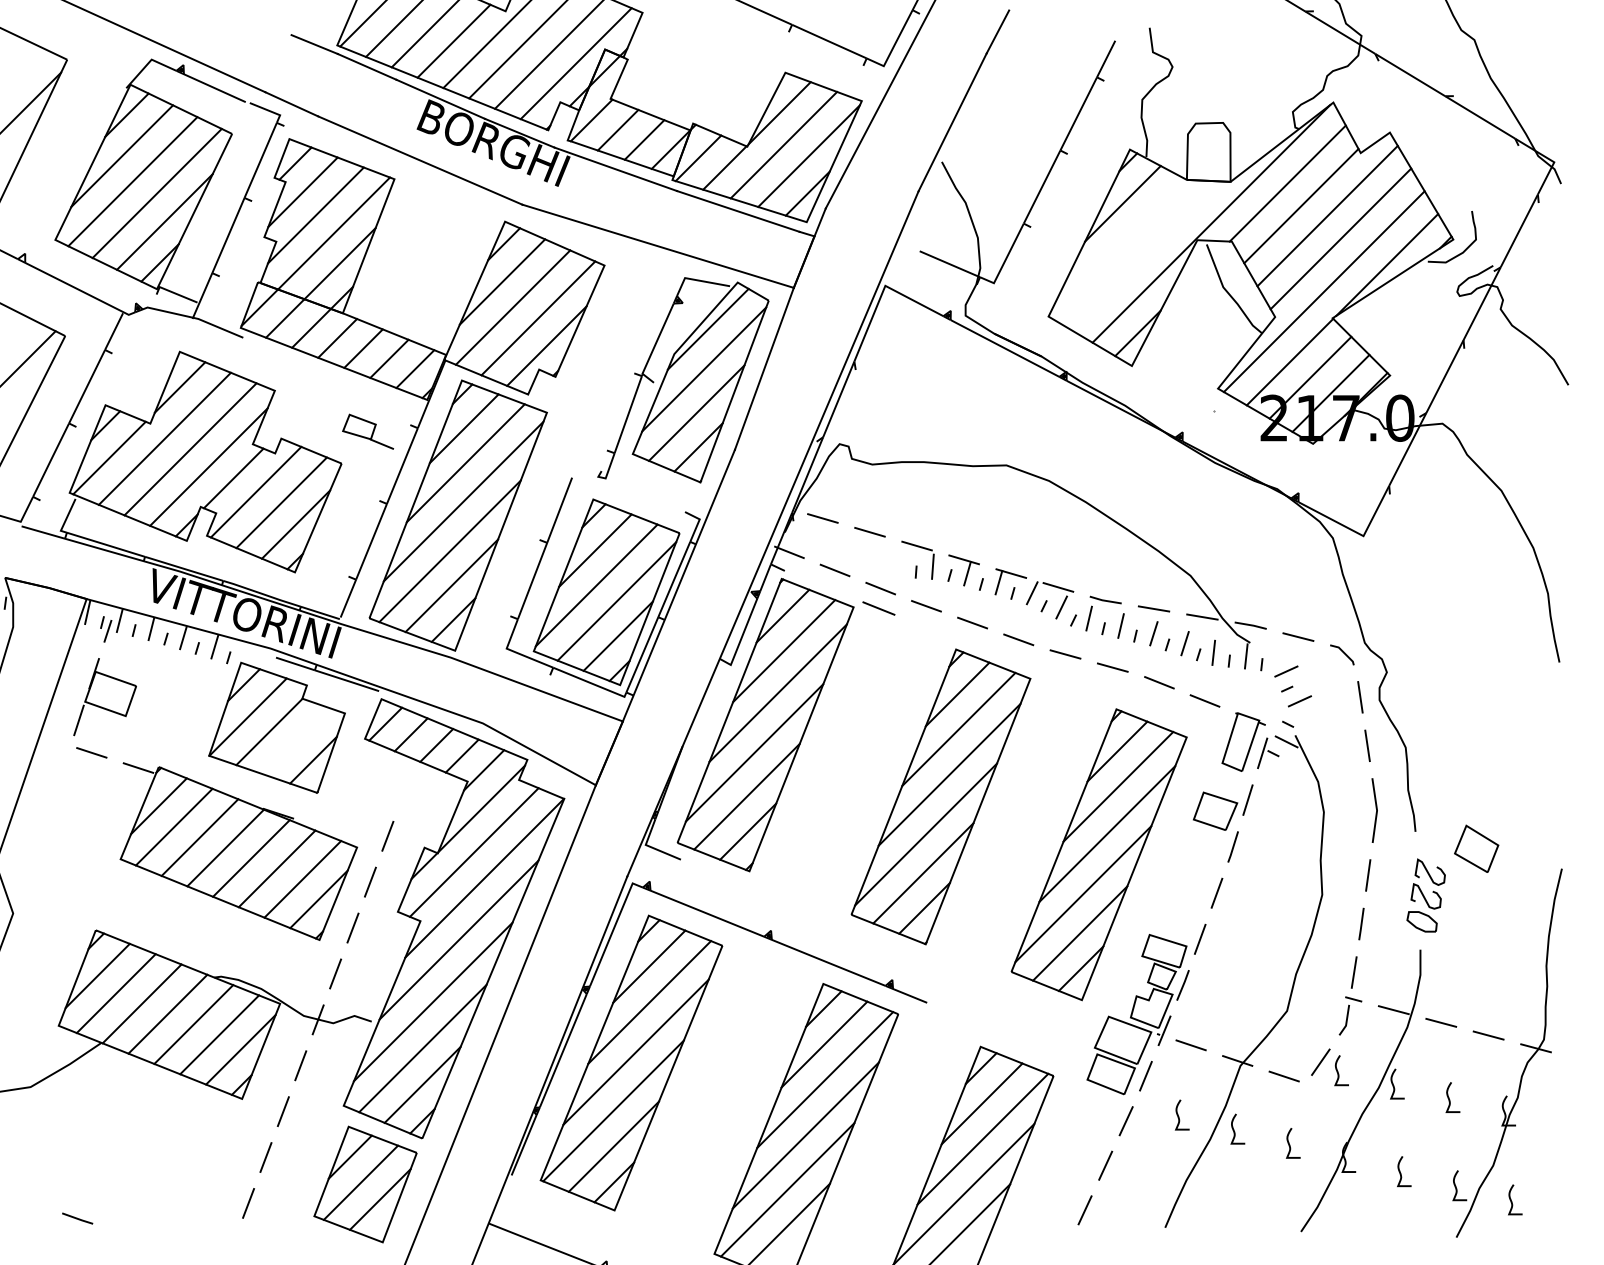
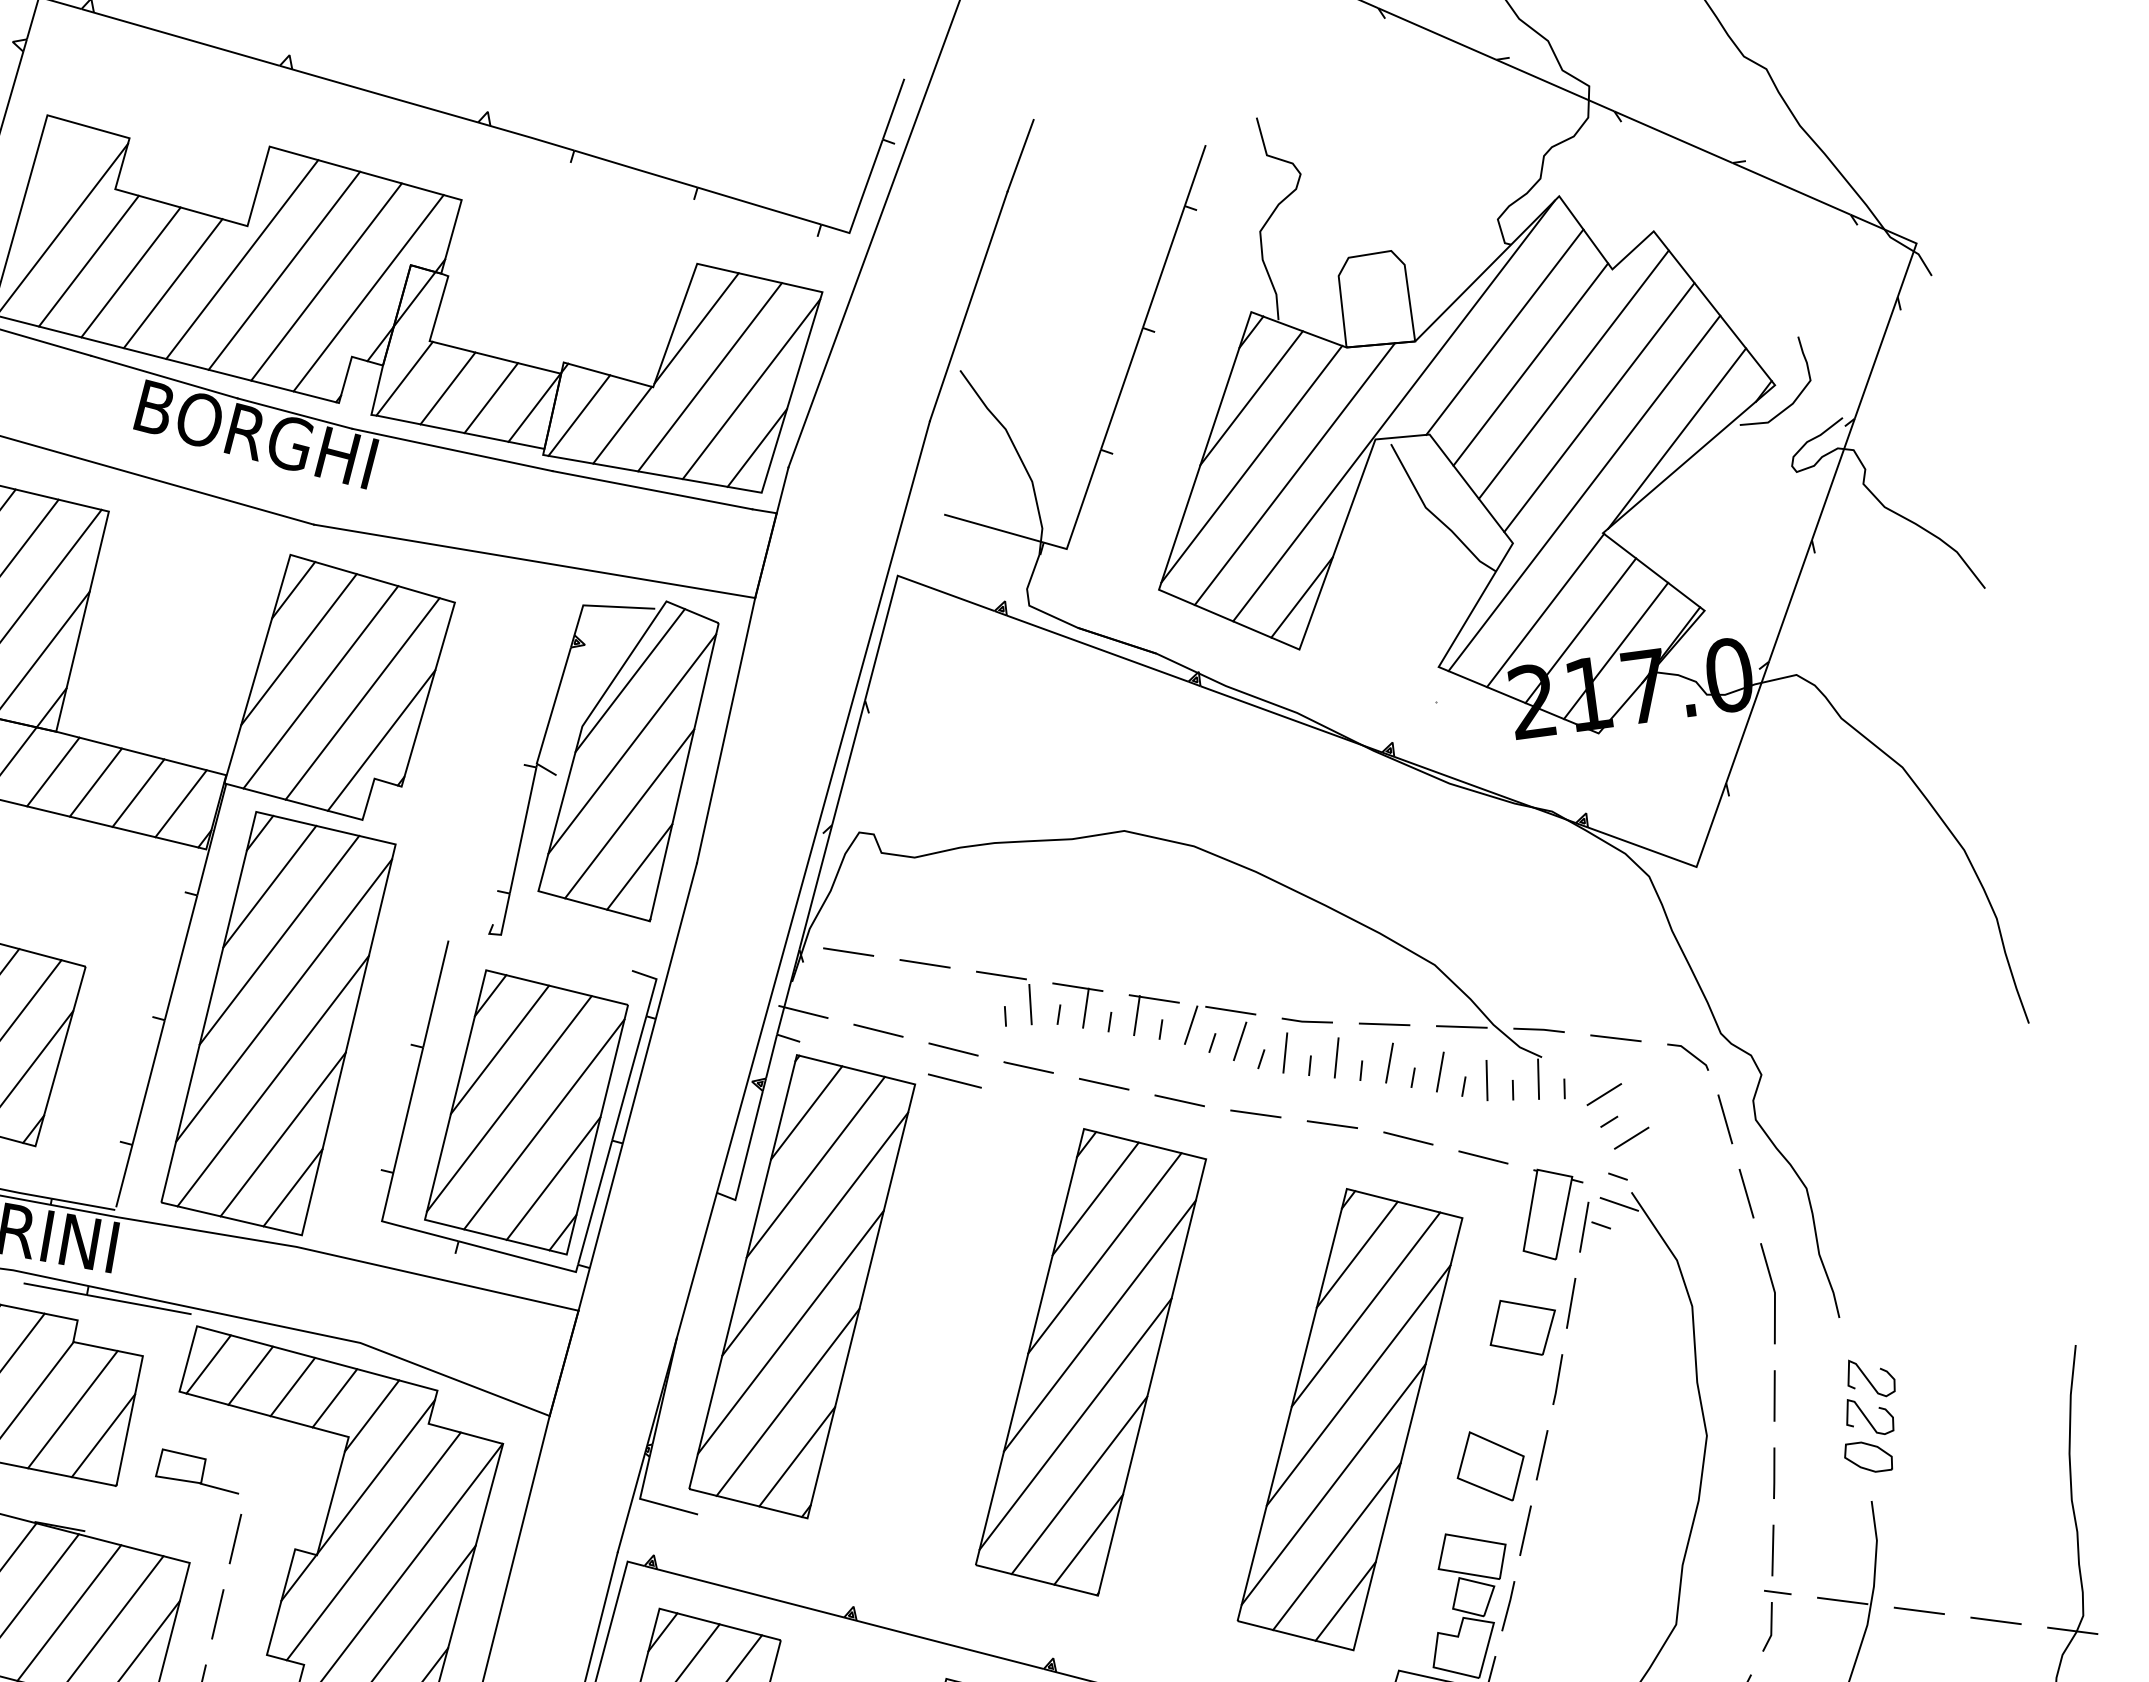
line: (1117, 245) -> (1251, 464), added
line: (1143, 255) -> (1294, 474), added
part: (368, 431) -> (195, 1471), moved
line: (296, 741) -> (73, 1410), added
part: (1476, 848) -> (1490, 1465), moved

